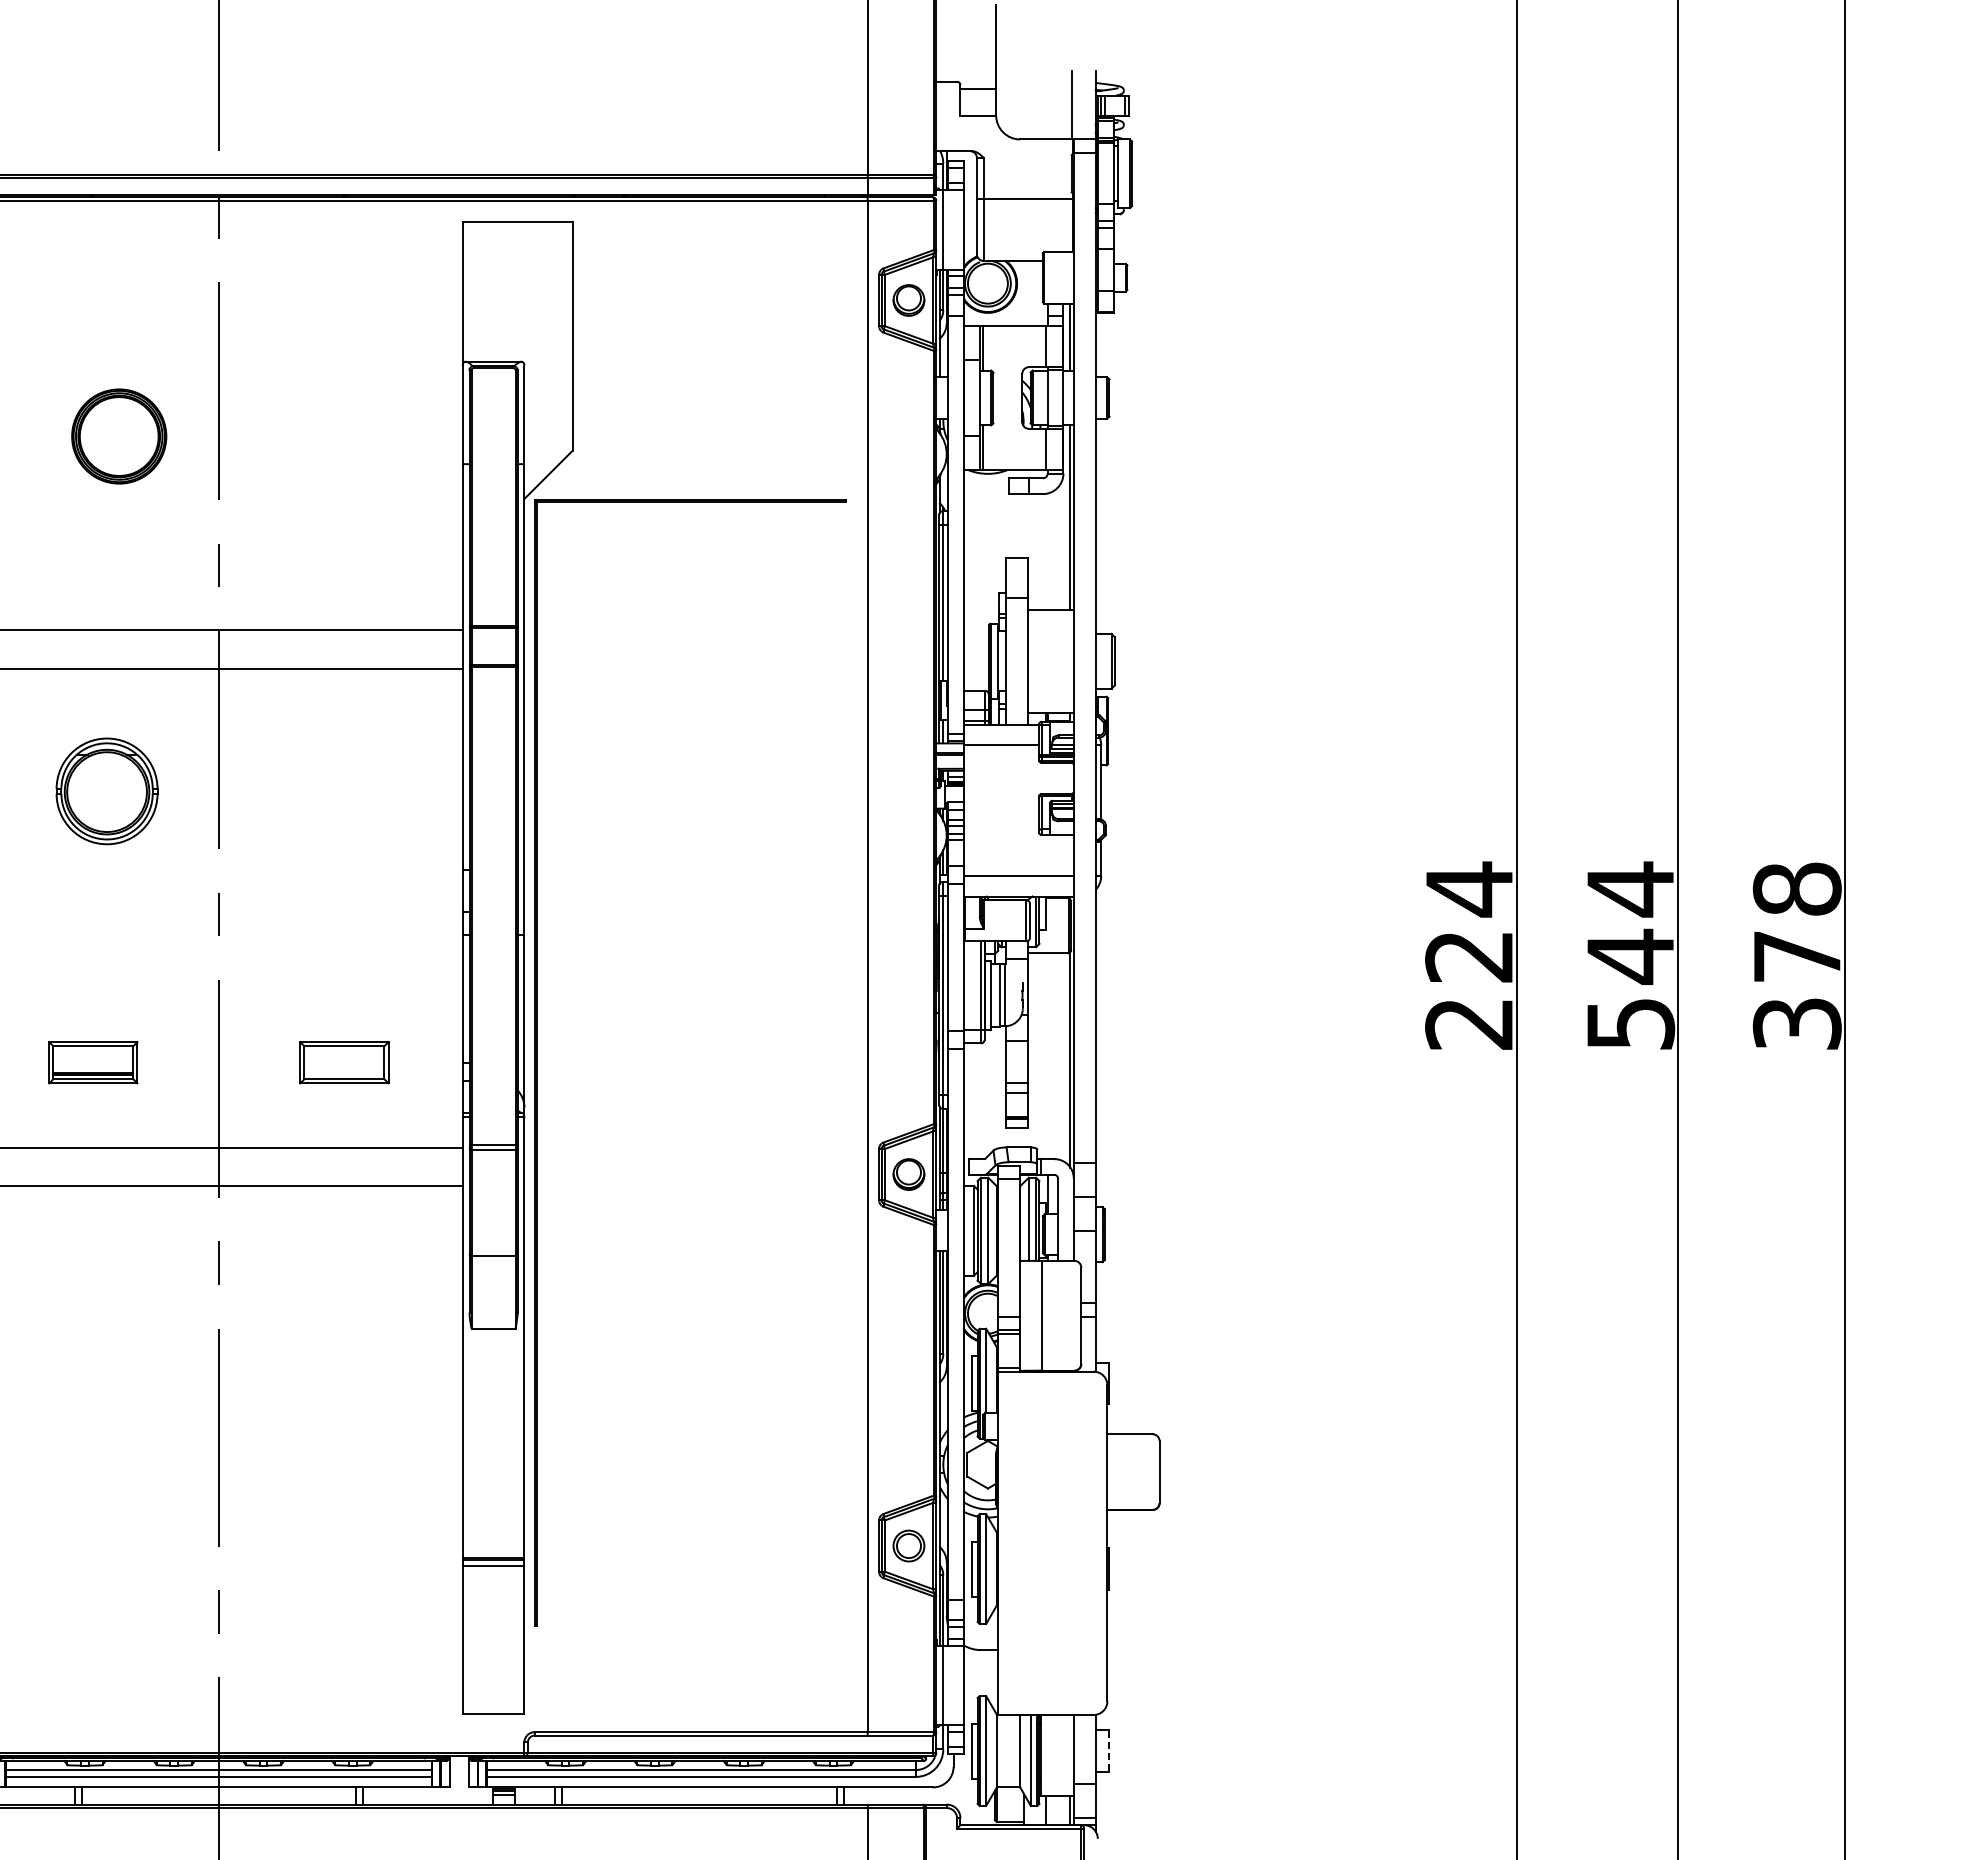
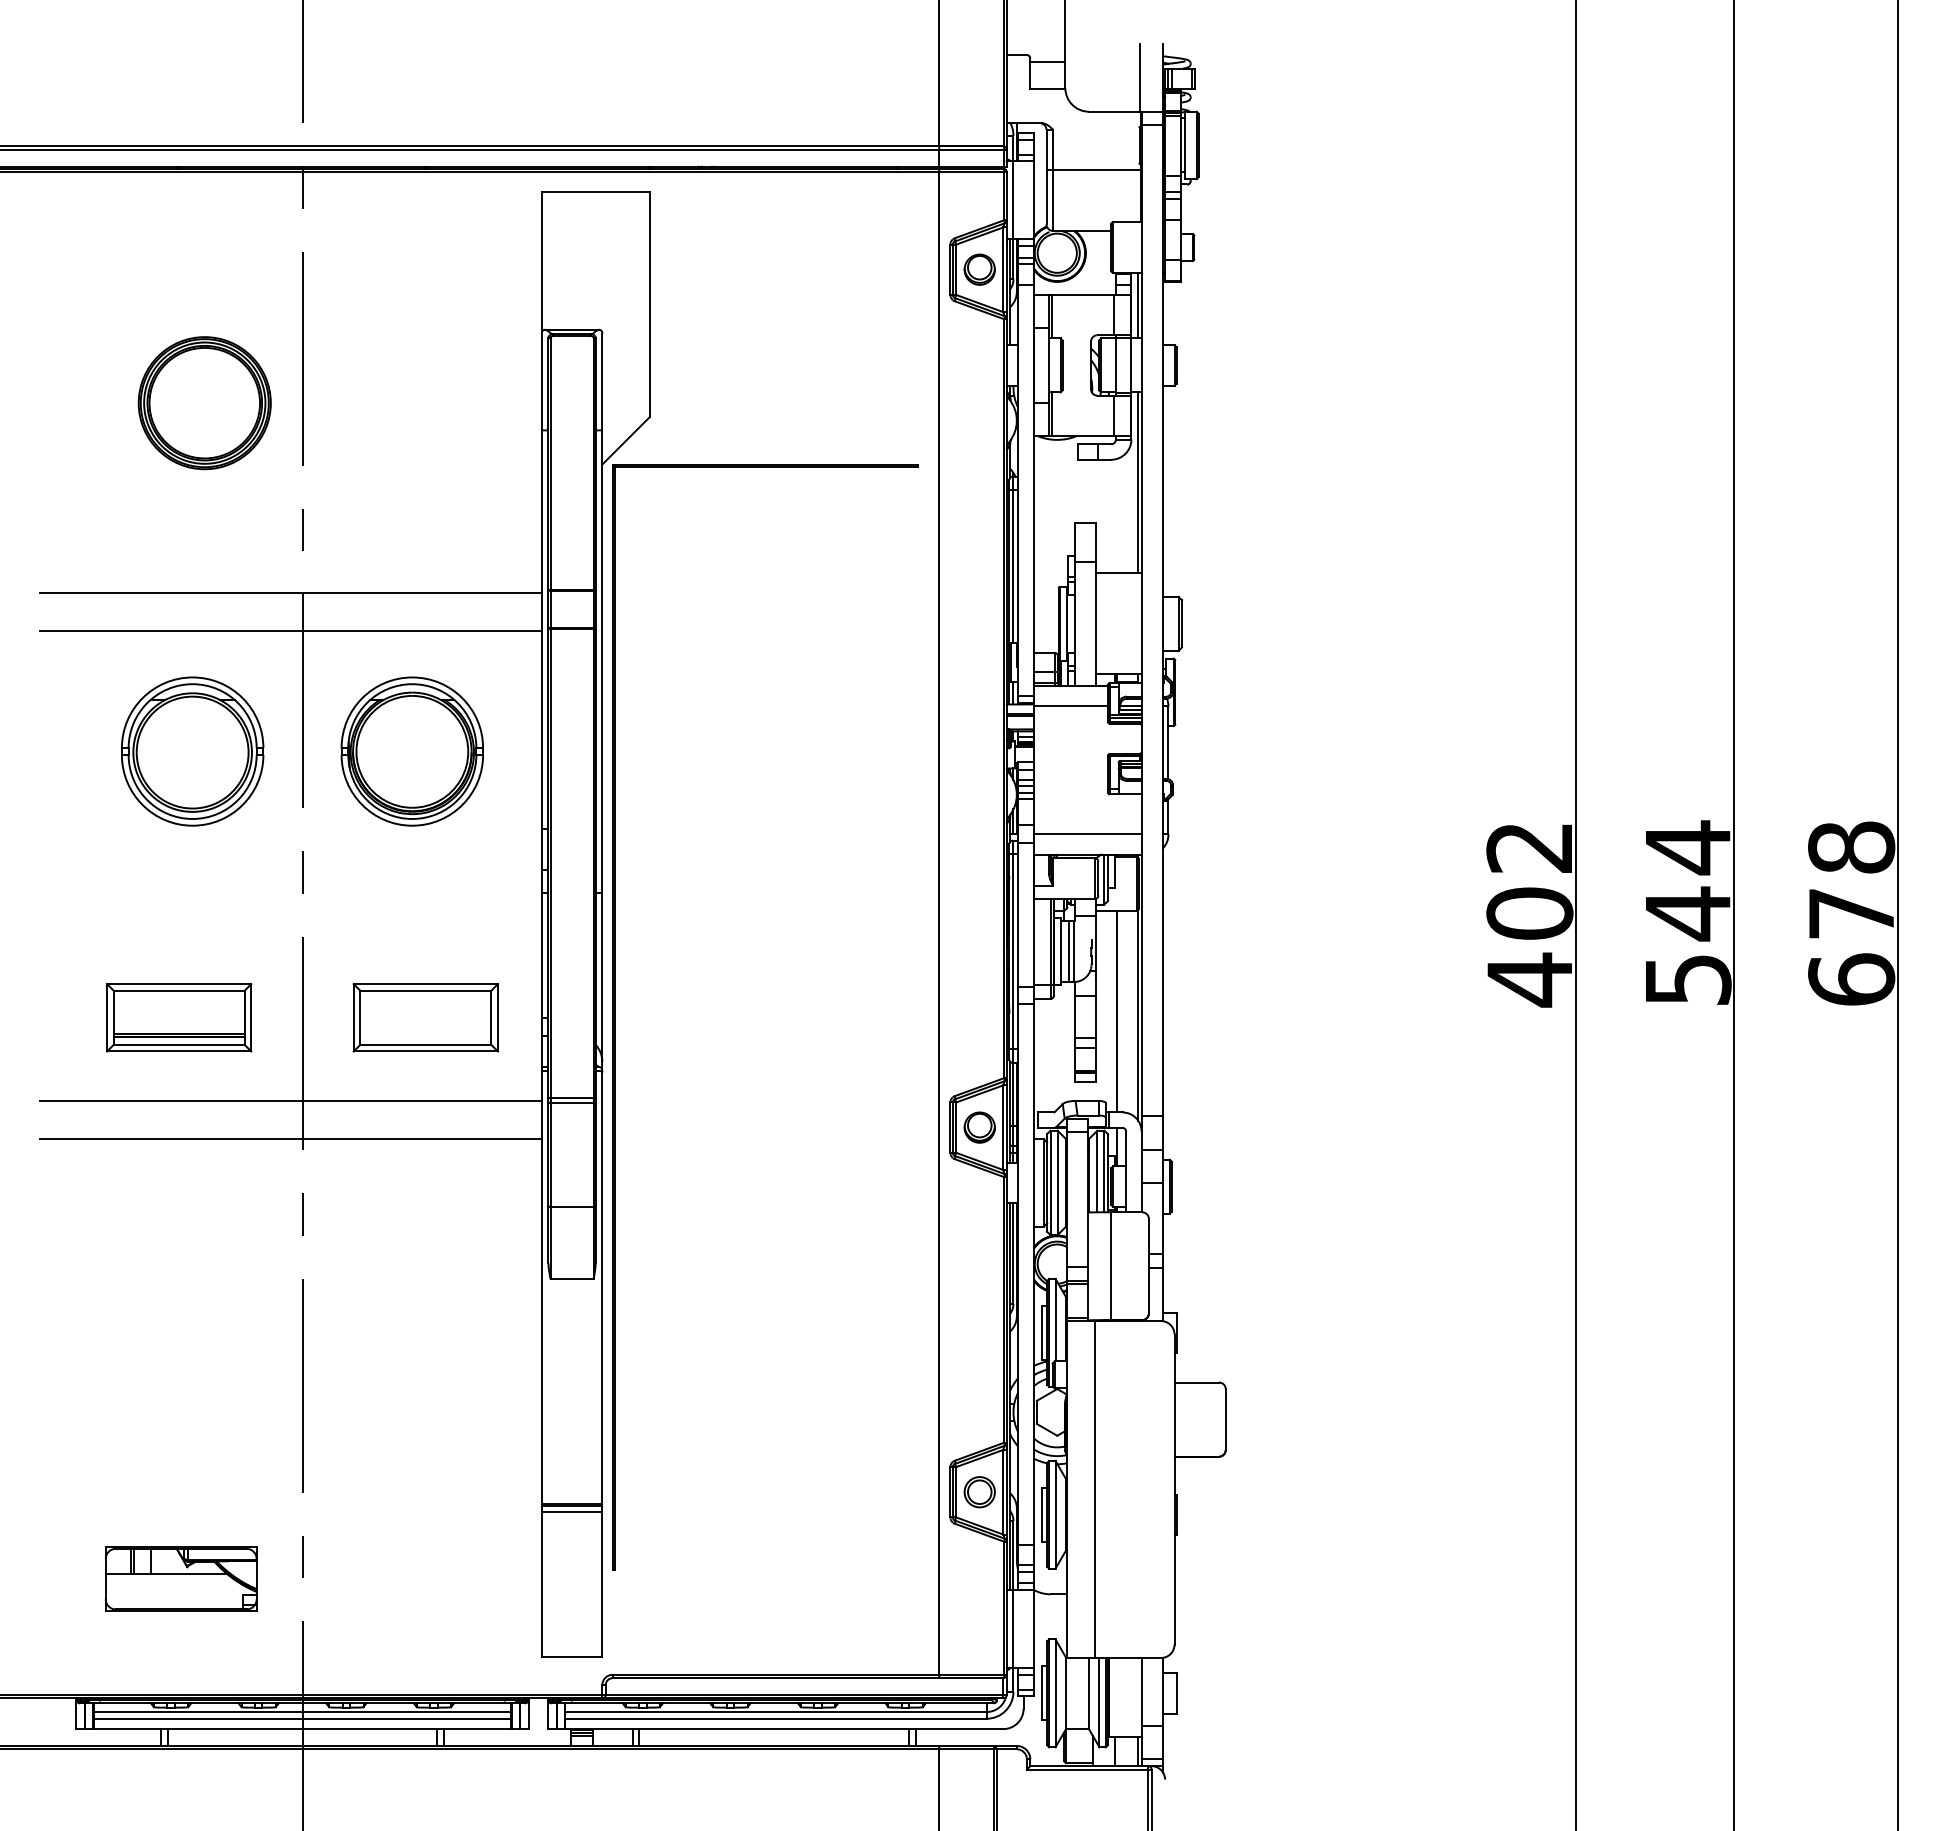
part: (119, 436) -> (204, 403), size x1.43
part: (106, 791) -> (192, 751), size x1.43
part: (329, 791) -> (411, 751), added
text: (1469, 956) -> (1529, 913), 224 -> 402
text: (1797, 1023) -> (1851, 979), 378 -> 678
line: (1048, 1056) -> (1116, 1011), added
part: (93, 1062) -> (179, 1017), size x1.67
part: (344, 1062) -> (425, 1017), size x1.67
line: (1026, 1543) -> (1095, 1489), added
part: (94, 1633) -> (180, 1578), added
line: (1109, 1751) -> (1176, 1693), dashed -> solid

